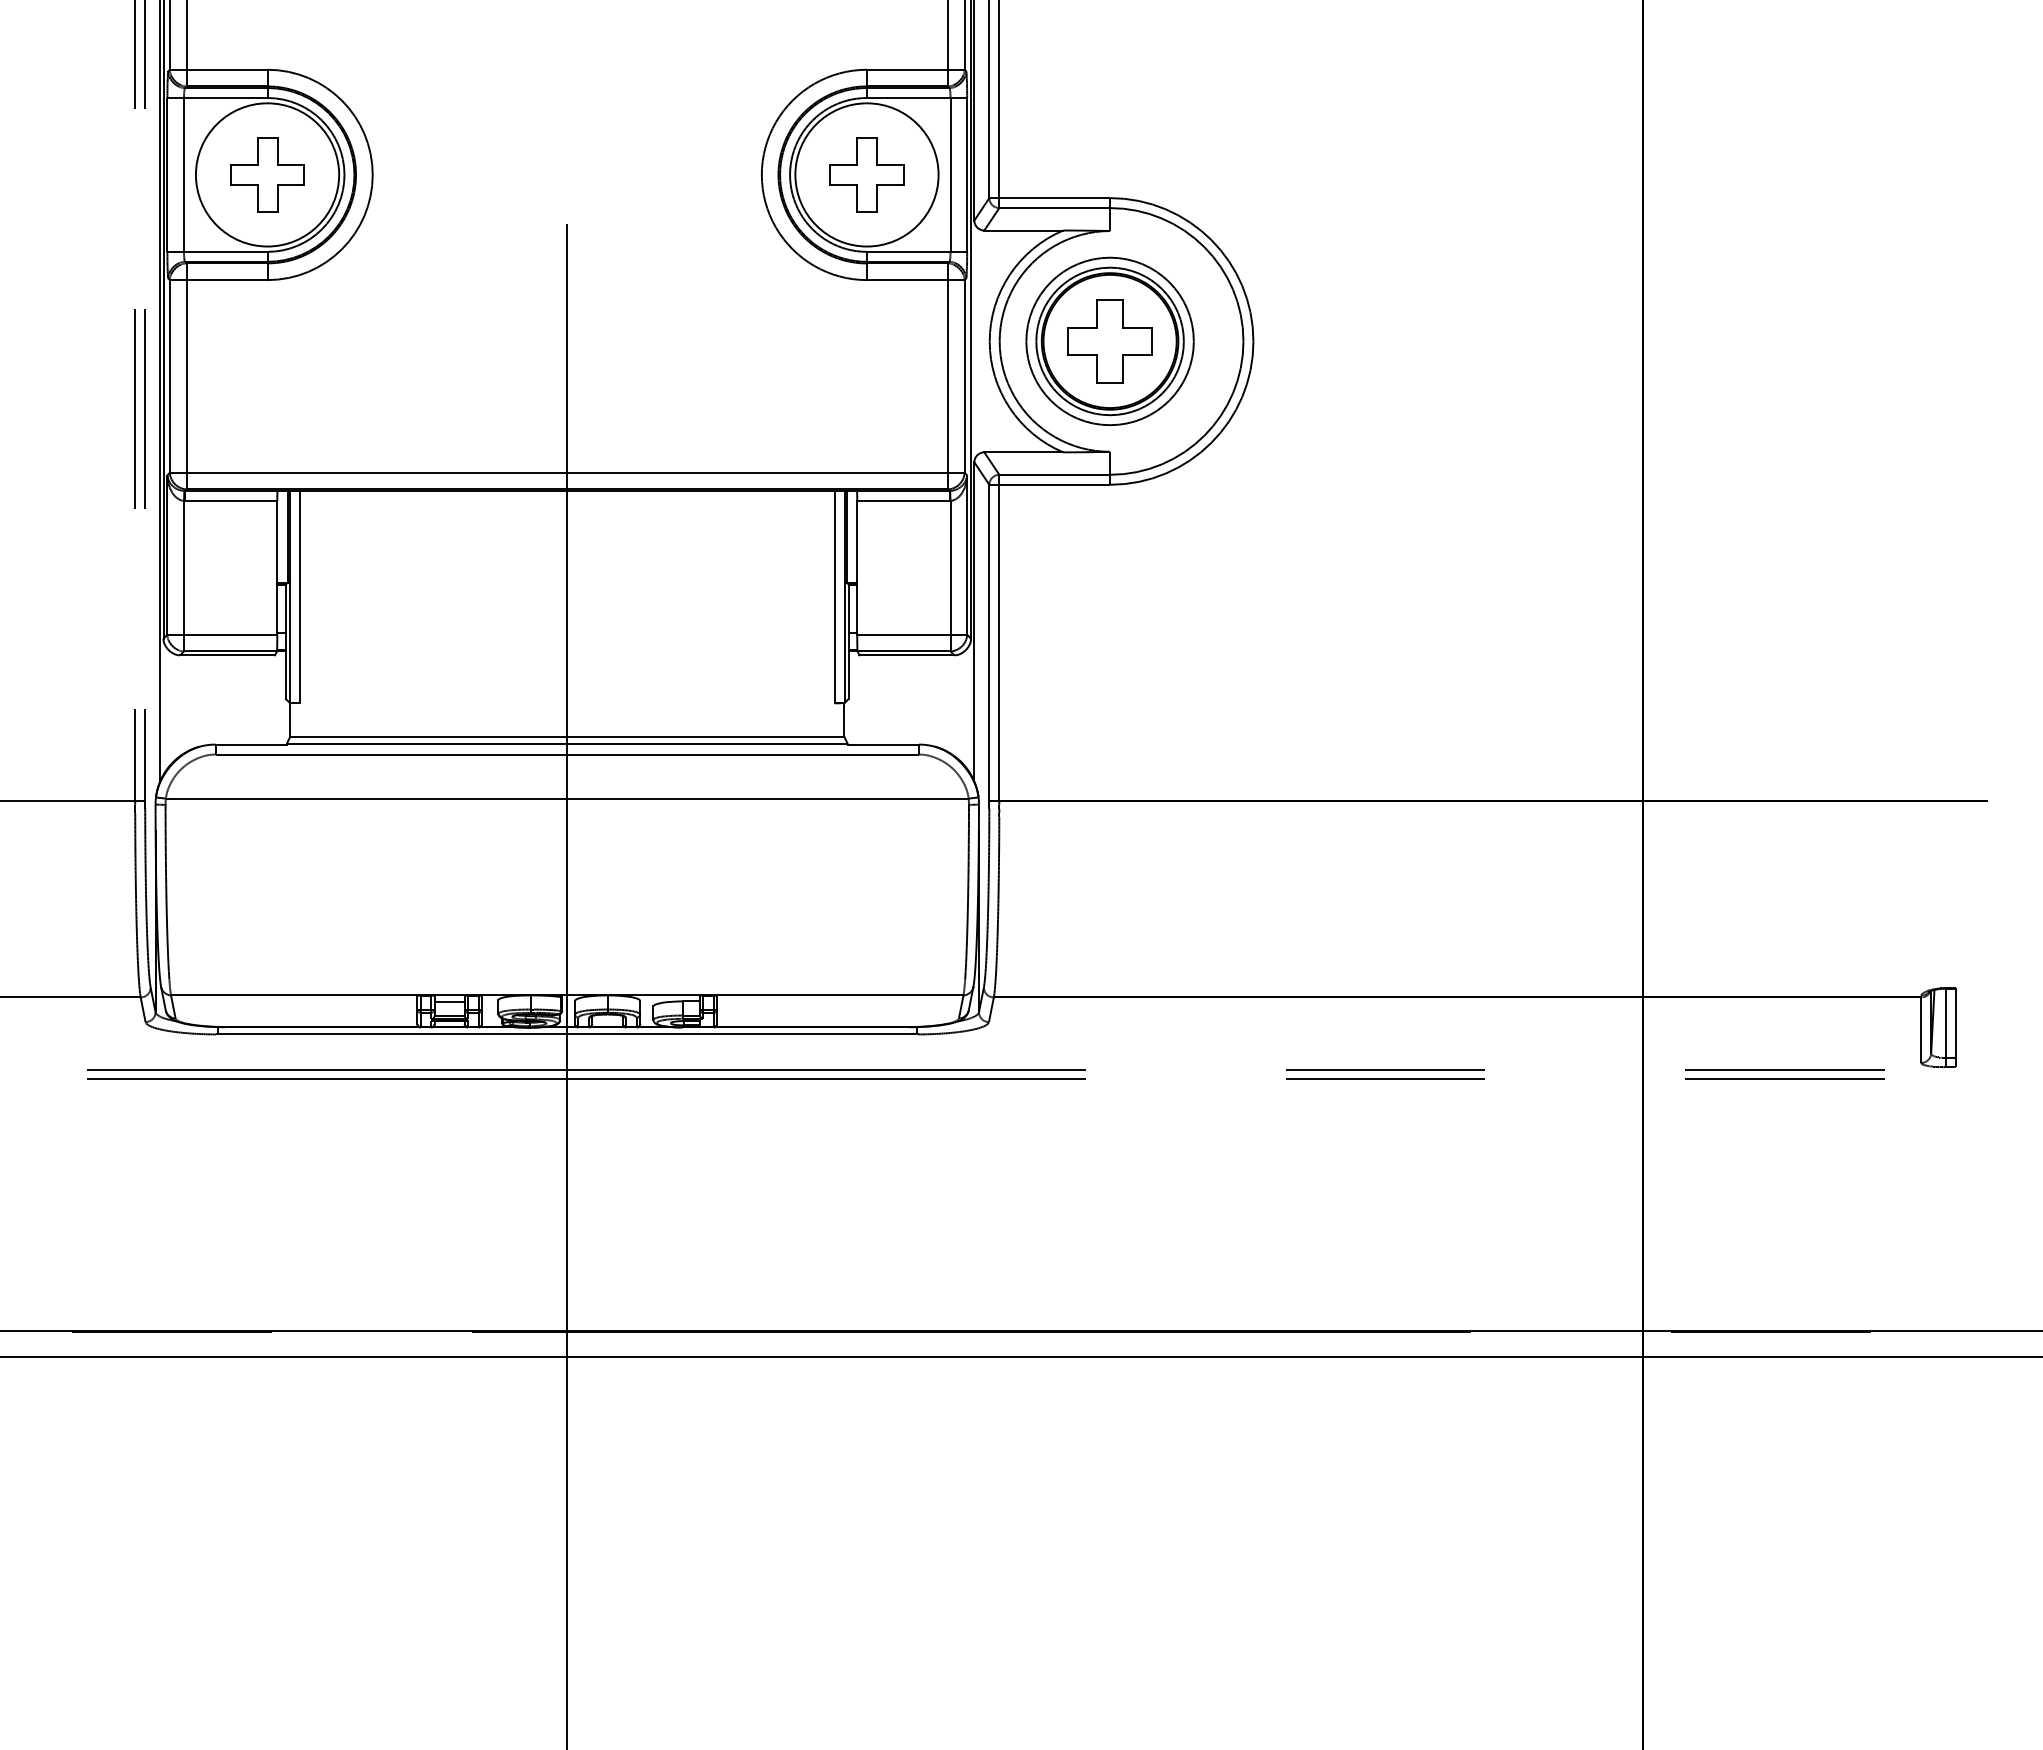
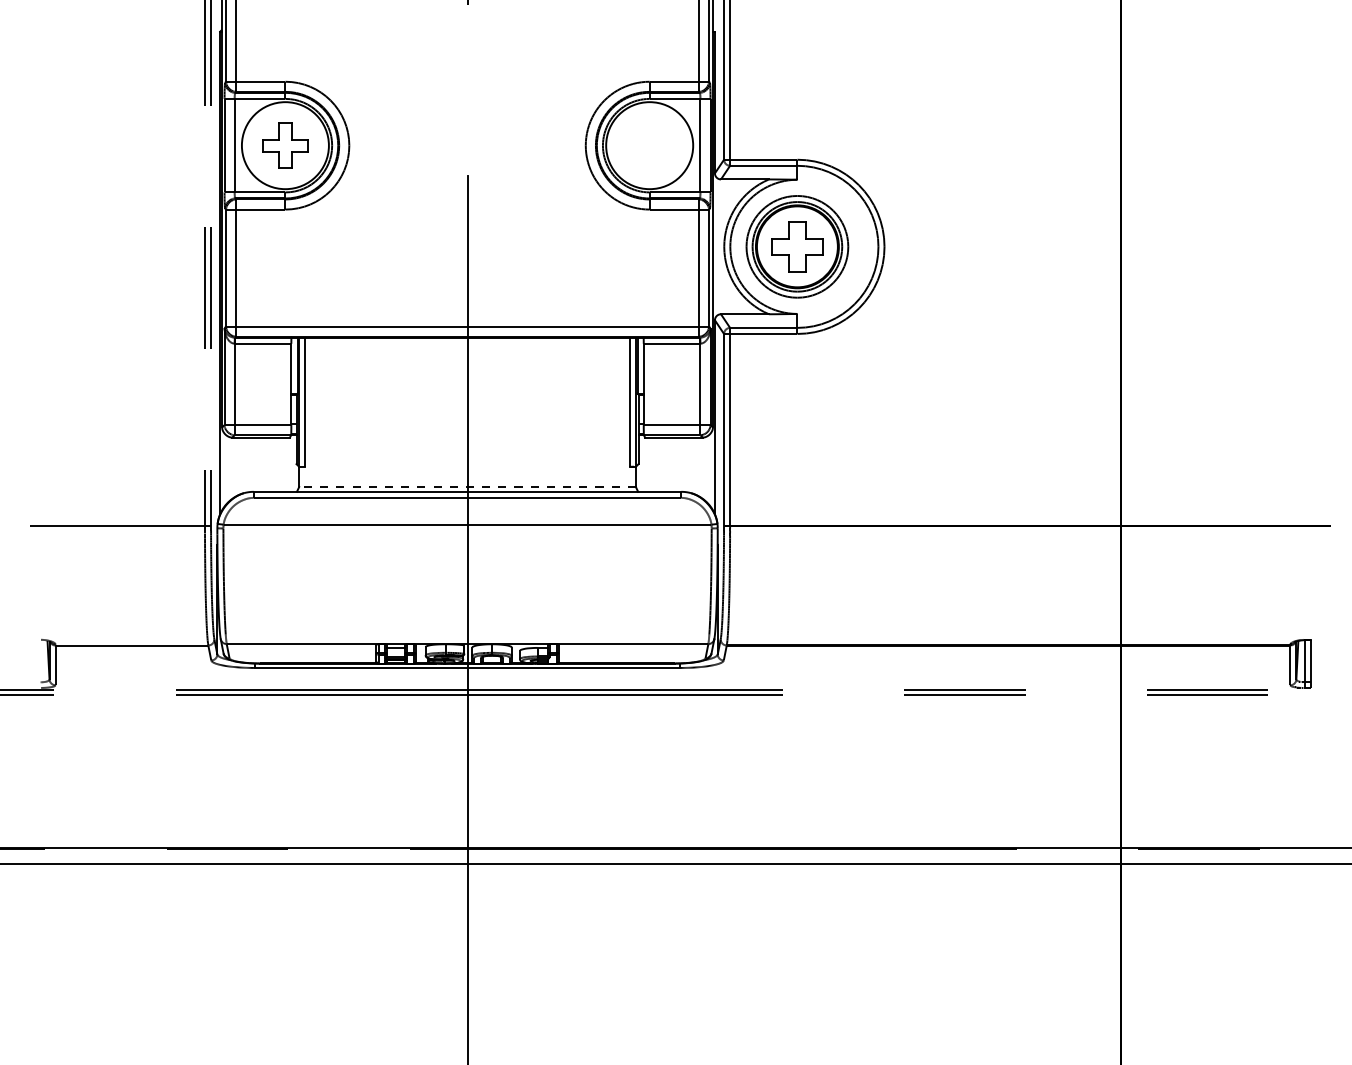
part: (866, 174) -> (649, 145), removed
line: (567, 737) -> (467, 487), solid -> dashed

